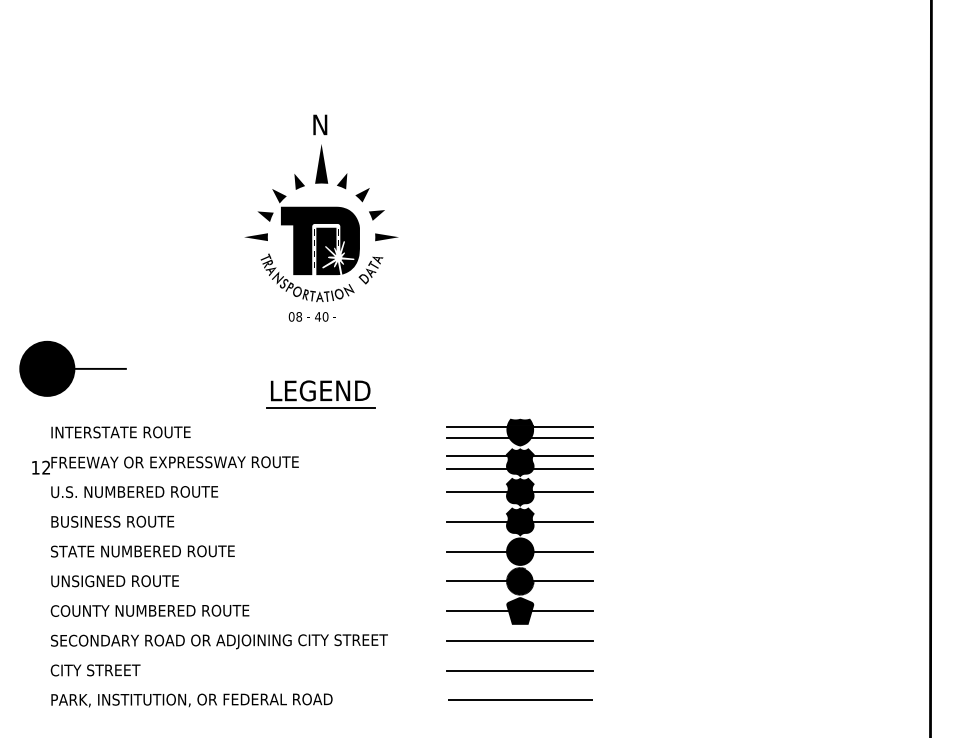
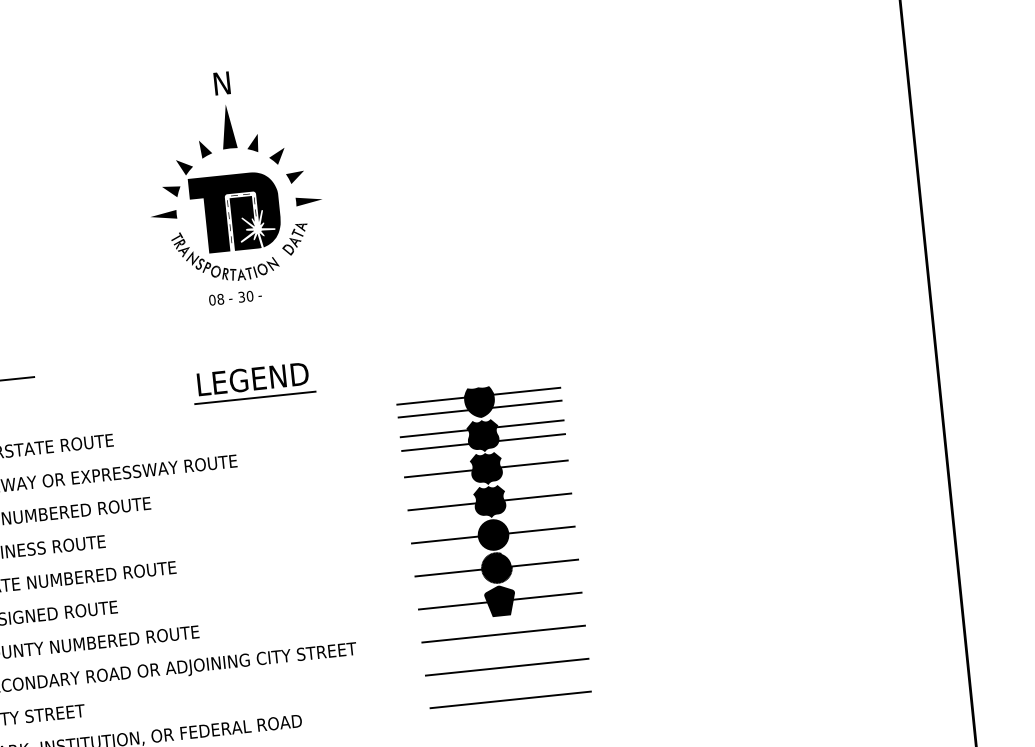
text: (318, 316) -> (242, 296), 40 -> 30

